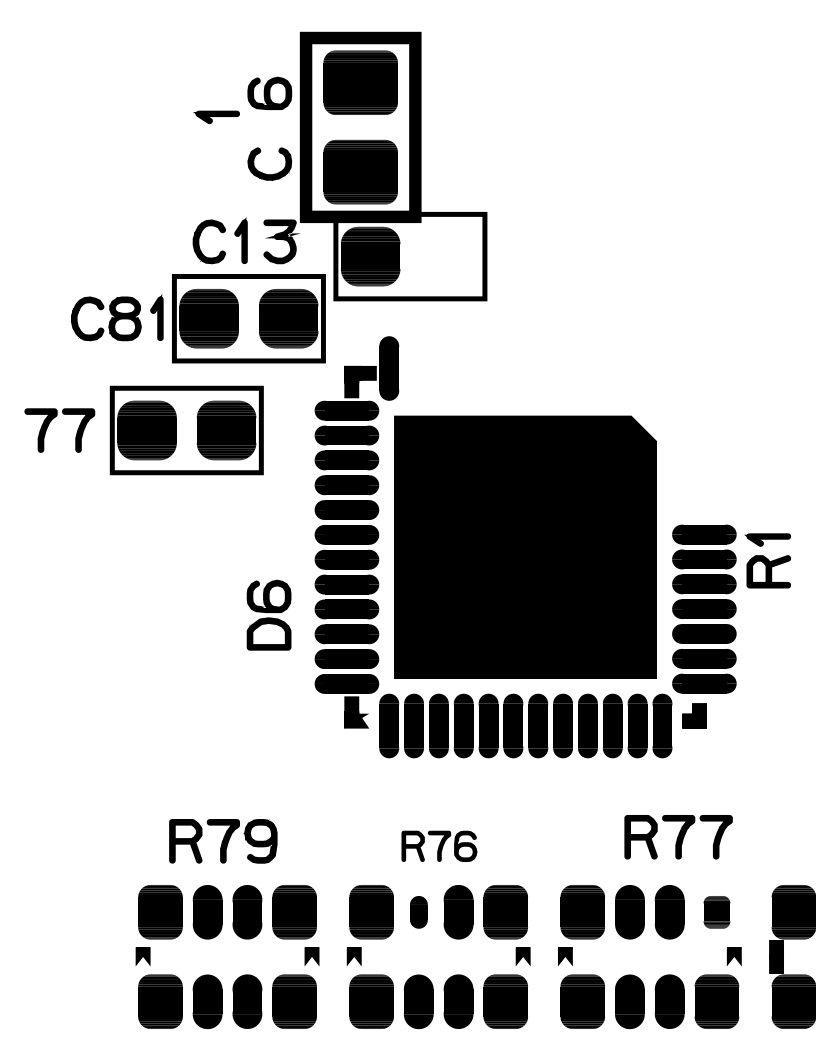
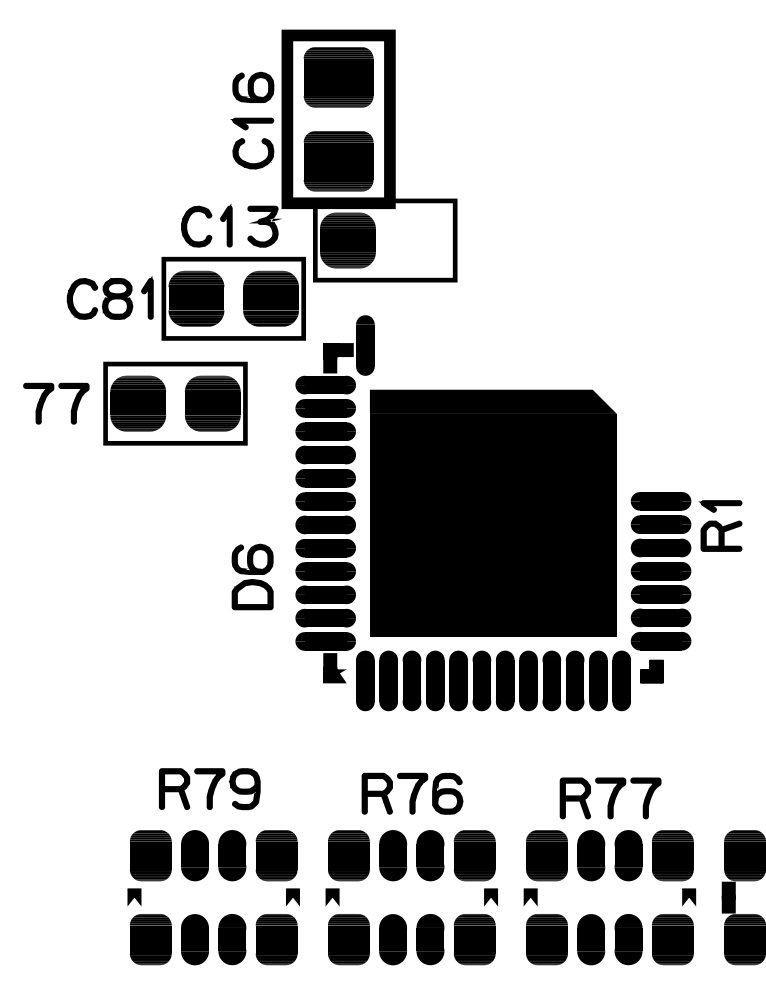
part: (216, 117) -> (252, 124), moved
part: (678, 837) -> (610, 798), moved
part: (439, 846) -> (412, 793), size x1.43
part: (418, 912) -> (392, 855), size x1.67
part: (716, 912) -> (672, 855), size x1.67

